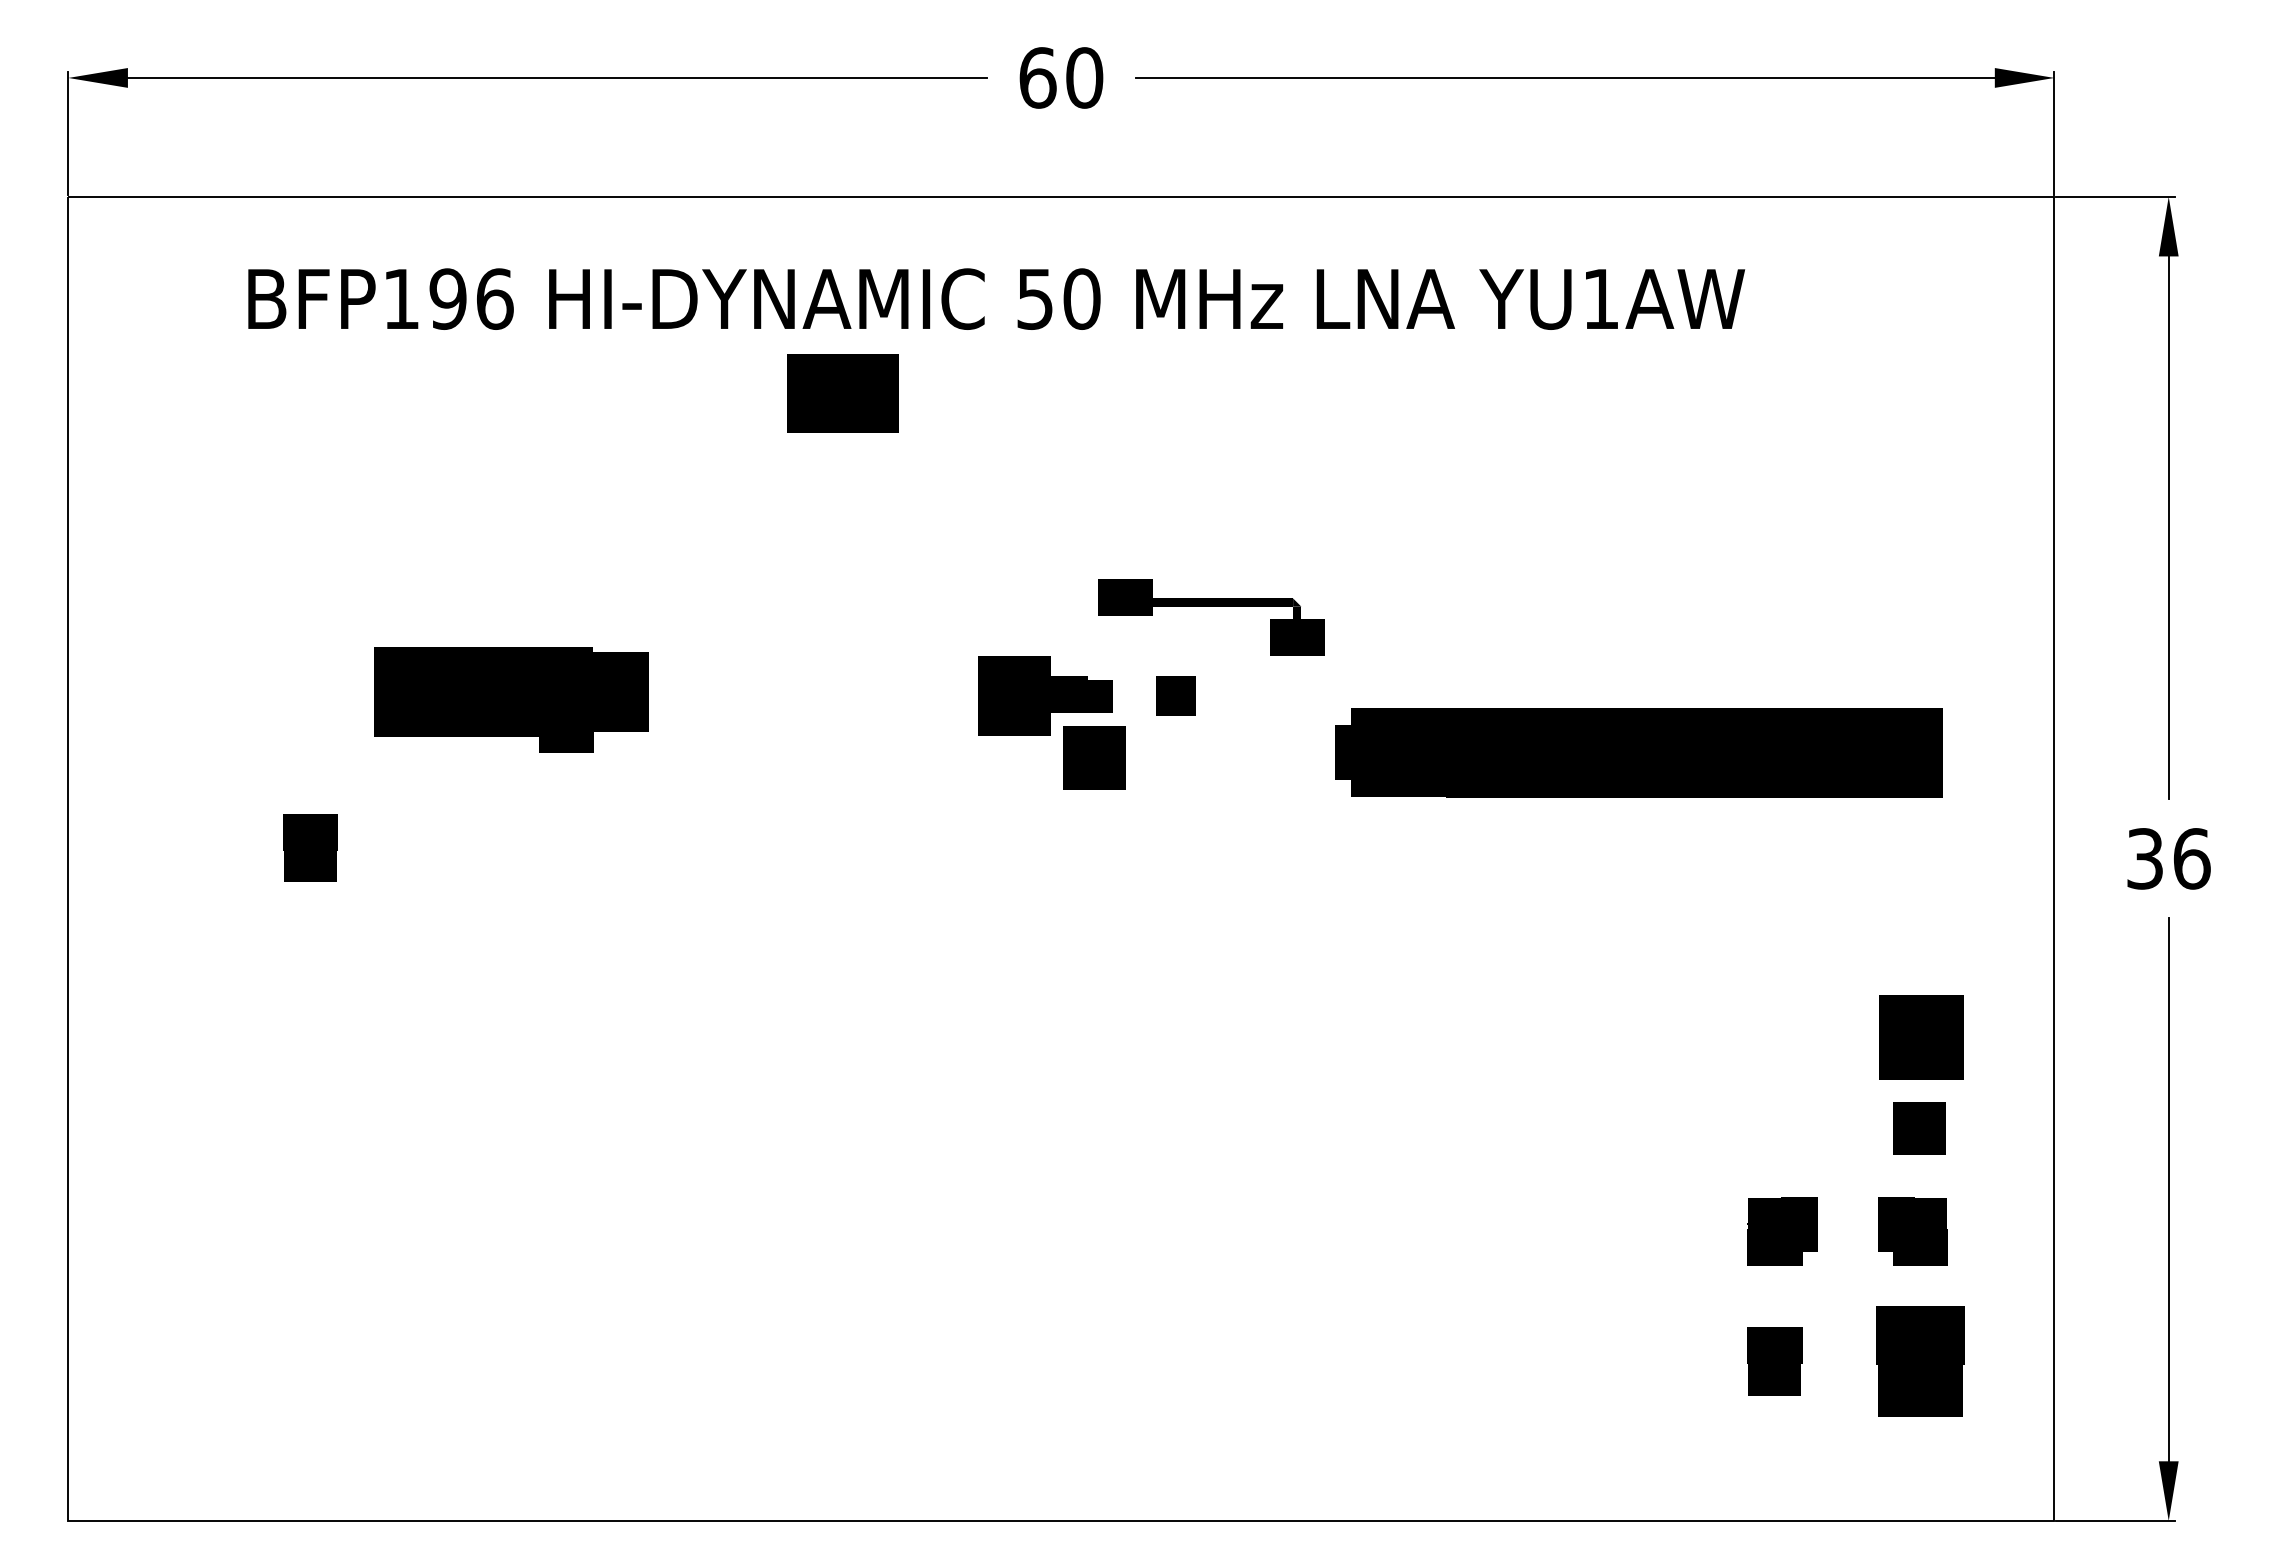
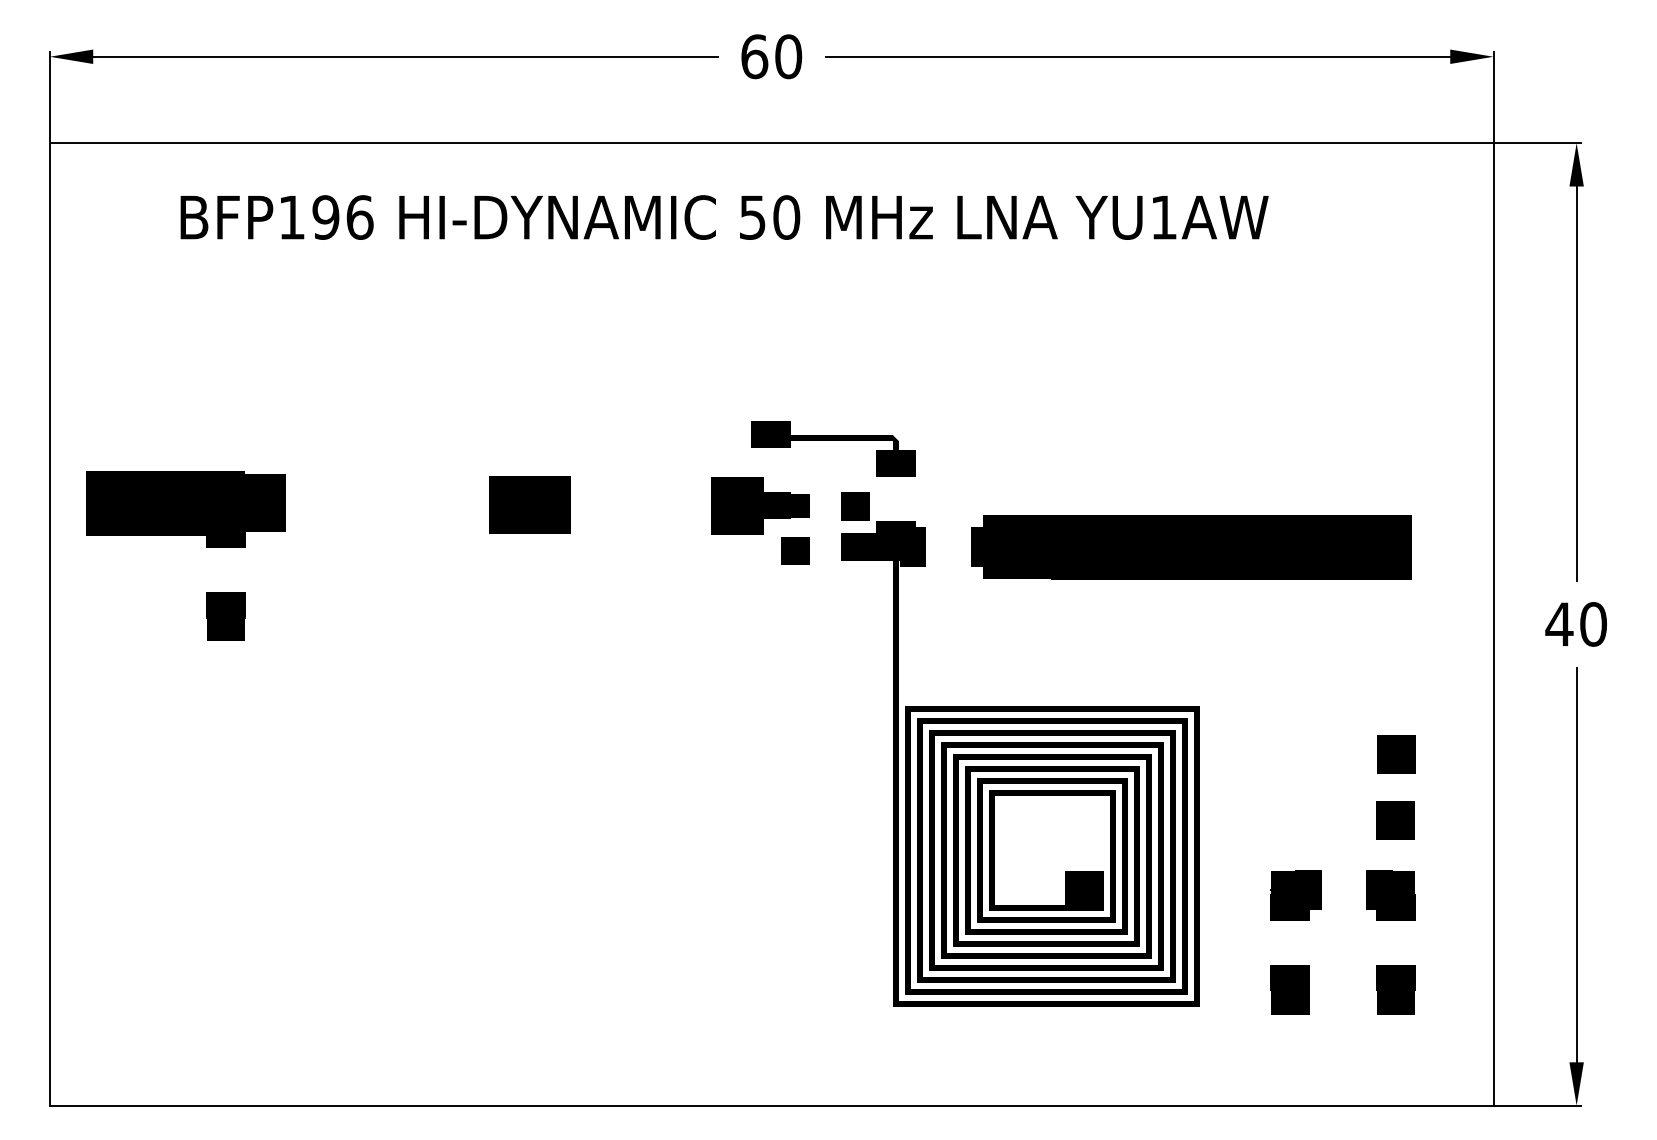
part: (842, 393) -> (529, 504), moved
part: (1211, 606) -> (833, 440), moved
part: (511, 699) -> (185, 508), moved
part: (1094, 757) -> (795, 550), size x0.62
text: (2167, 858) -> (1575, 624), 36 -> 40
part: (1920, 1037) -> (1396, 754), size x0.62
part: (1403, 1050) -> (1020, 763), added
part: (1920, 1361) -> (1396, 989), size x0.62

